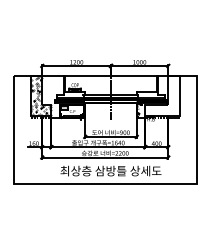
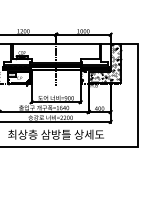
hatch: (163, 95) -> (106, 62), added

